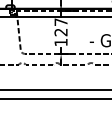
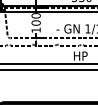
text: (60, 27) -> (35, 19), 127 -> 100

